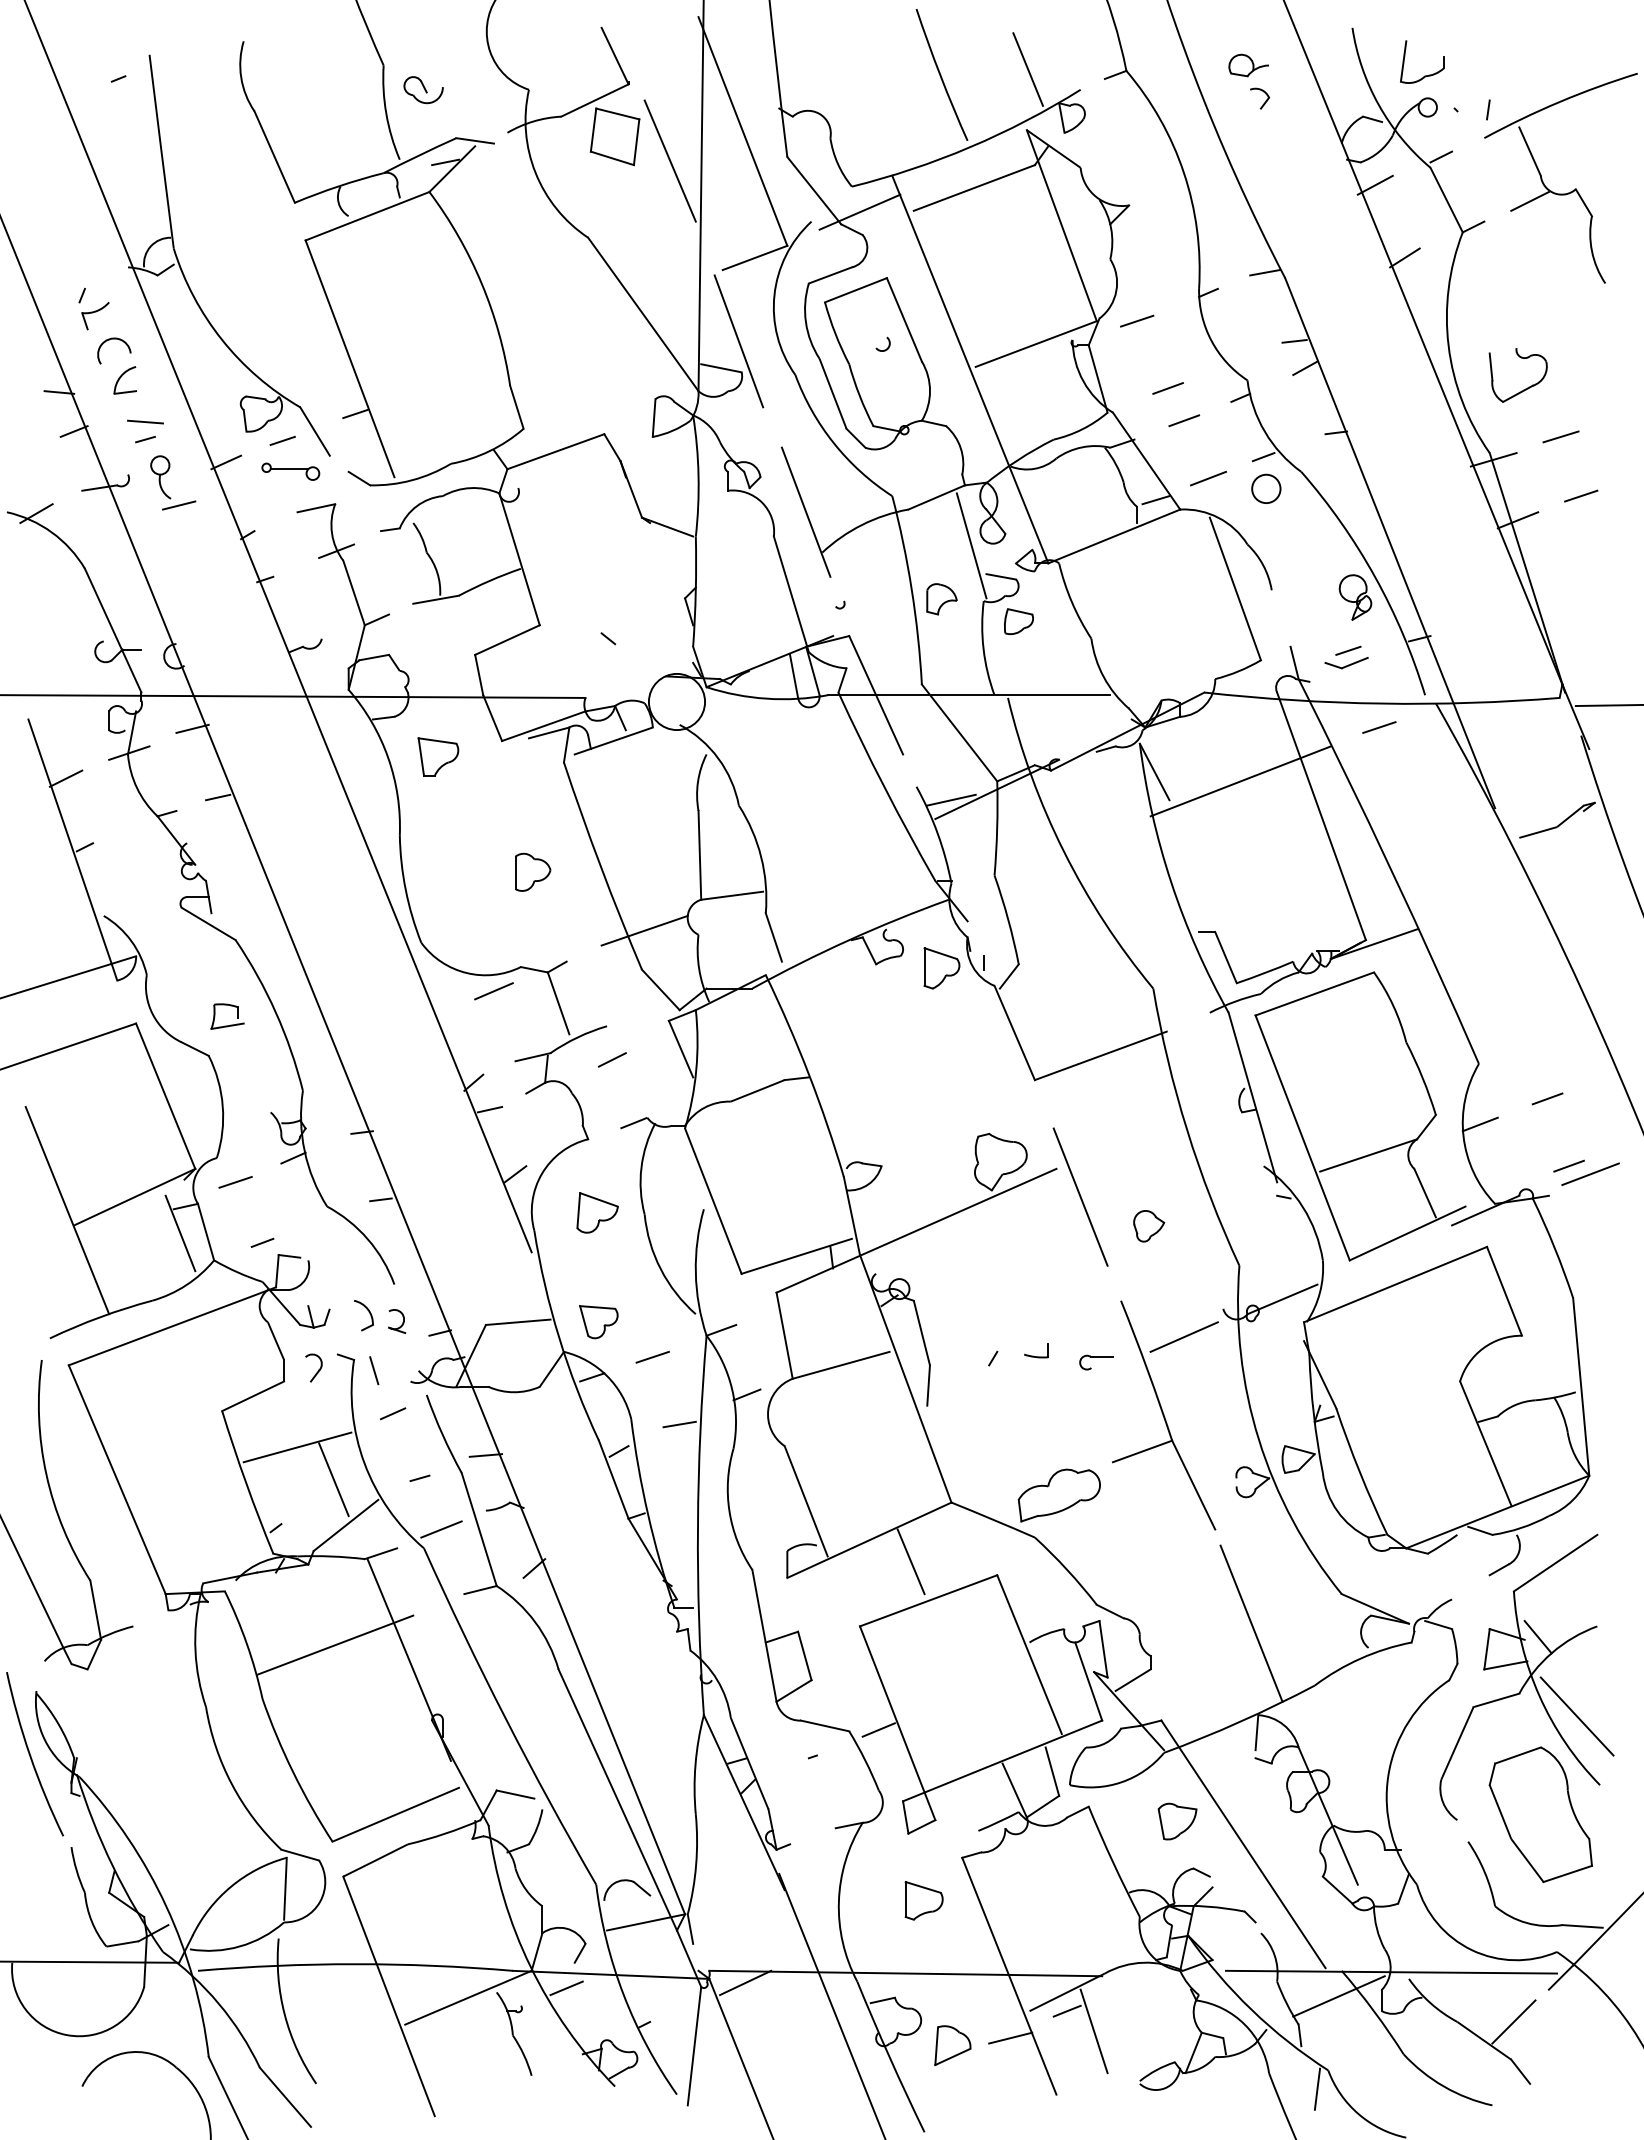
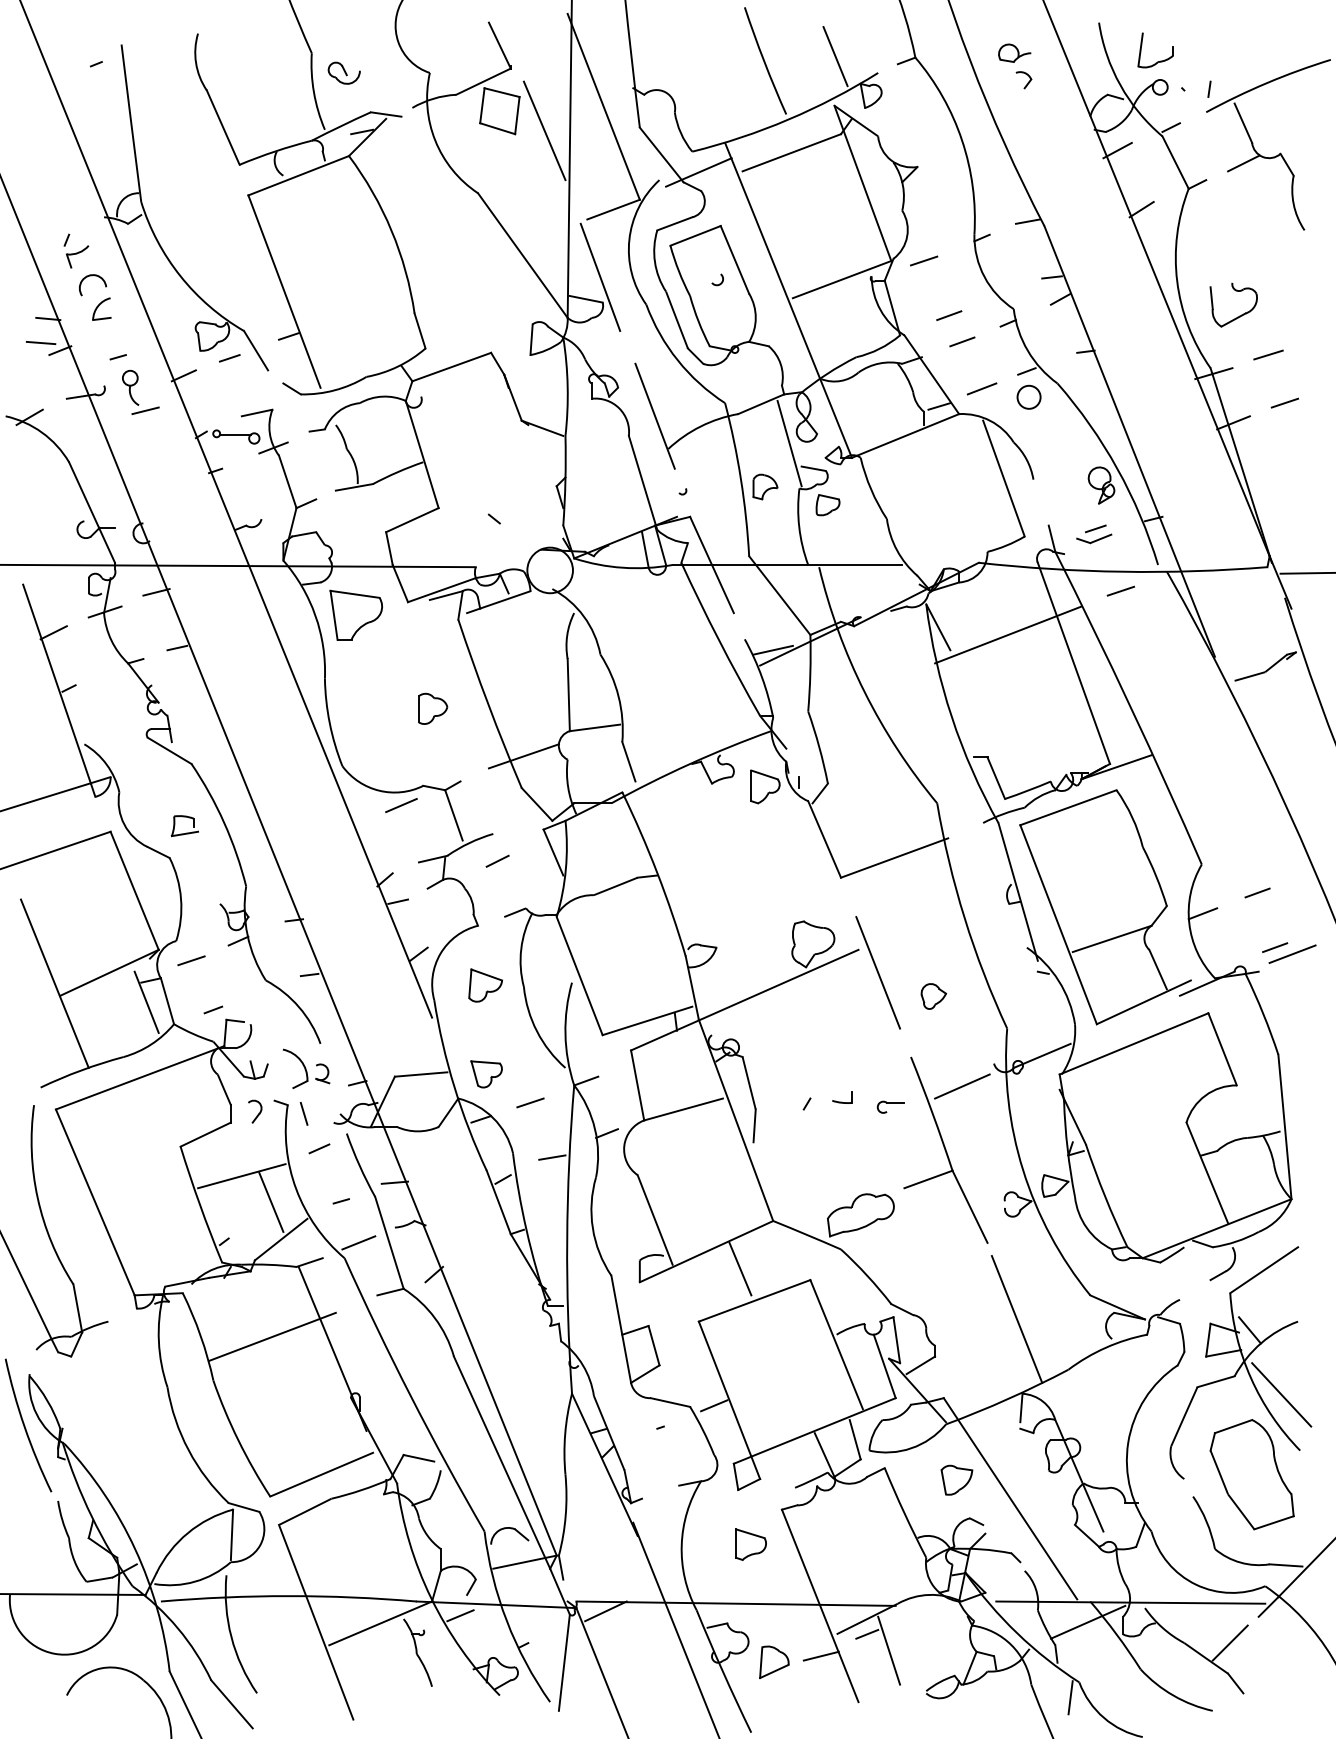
line: (145, 421) -> (41, 342), moved
part: (290, 471) -> (236, 436), moved
part: (438, 756) -> (356, 614), size x1.6
part: (363, 1315) -> (295, 1068), size x1.6

